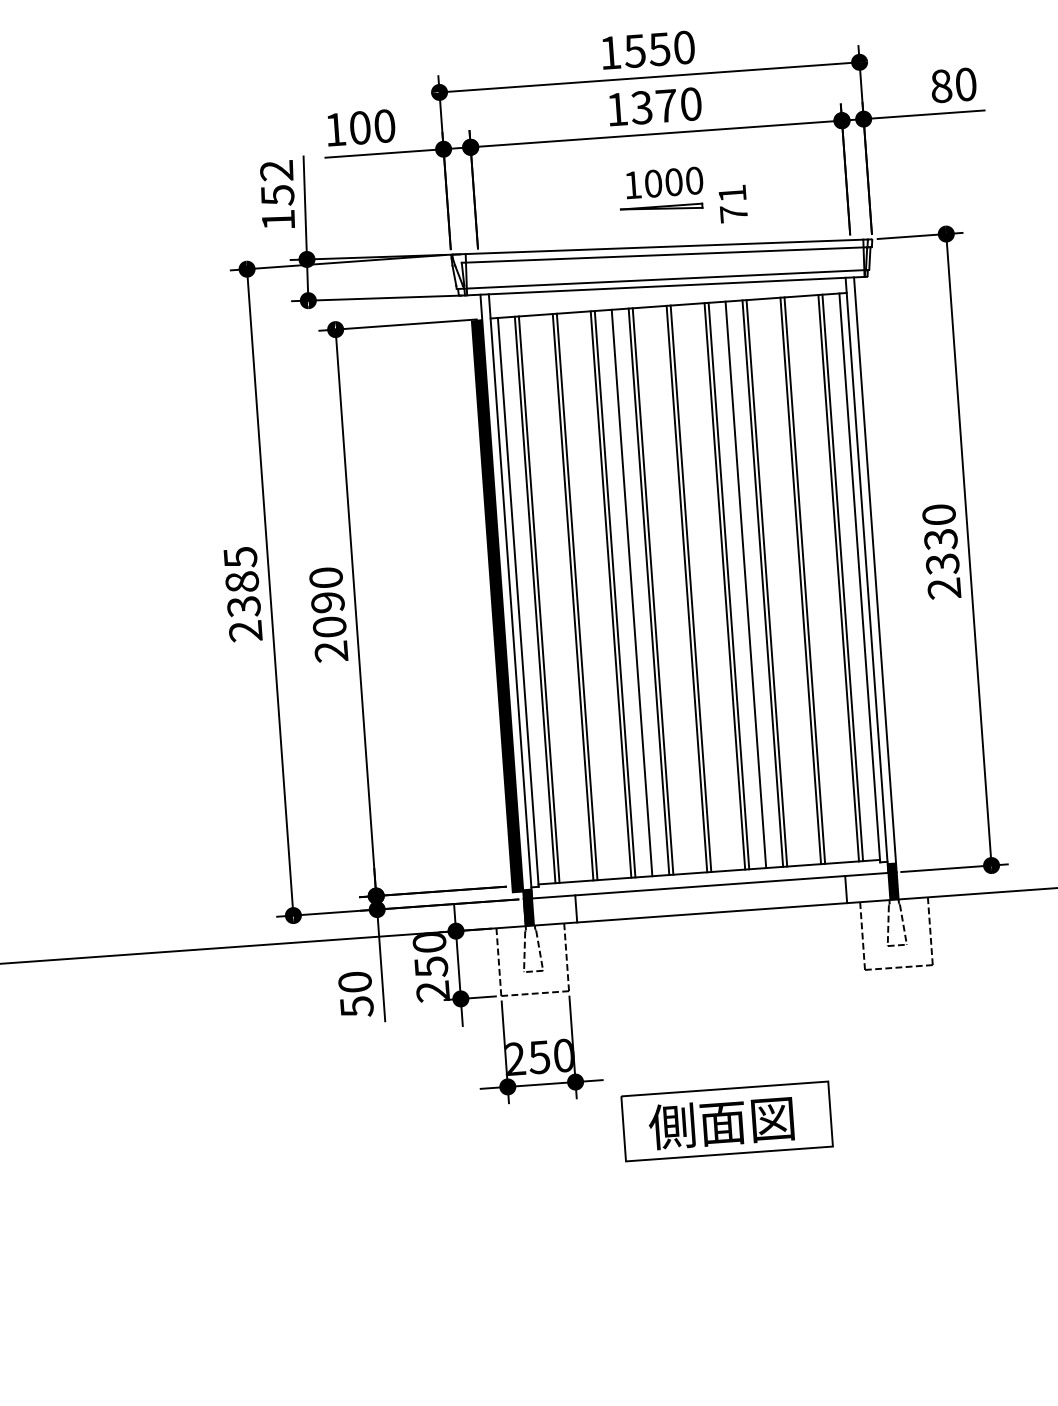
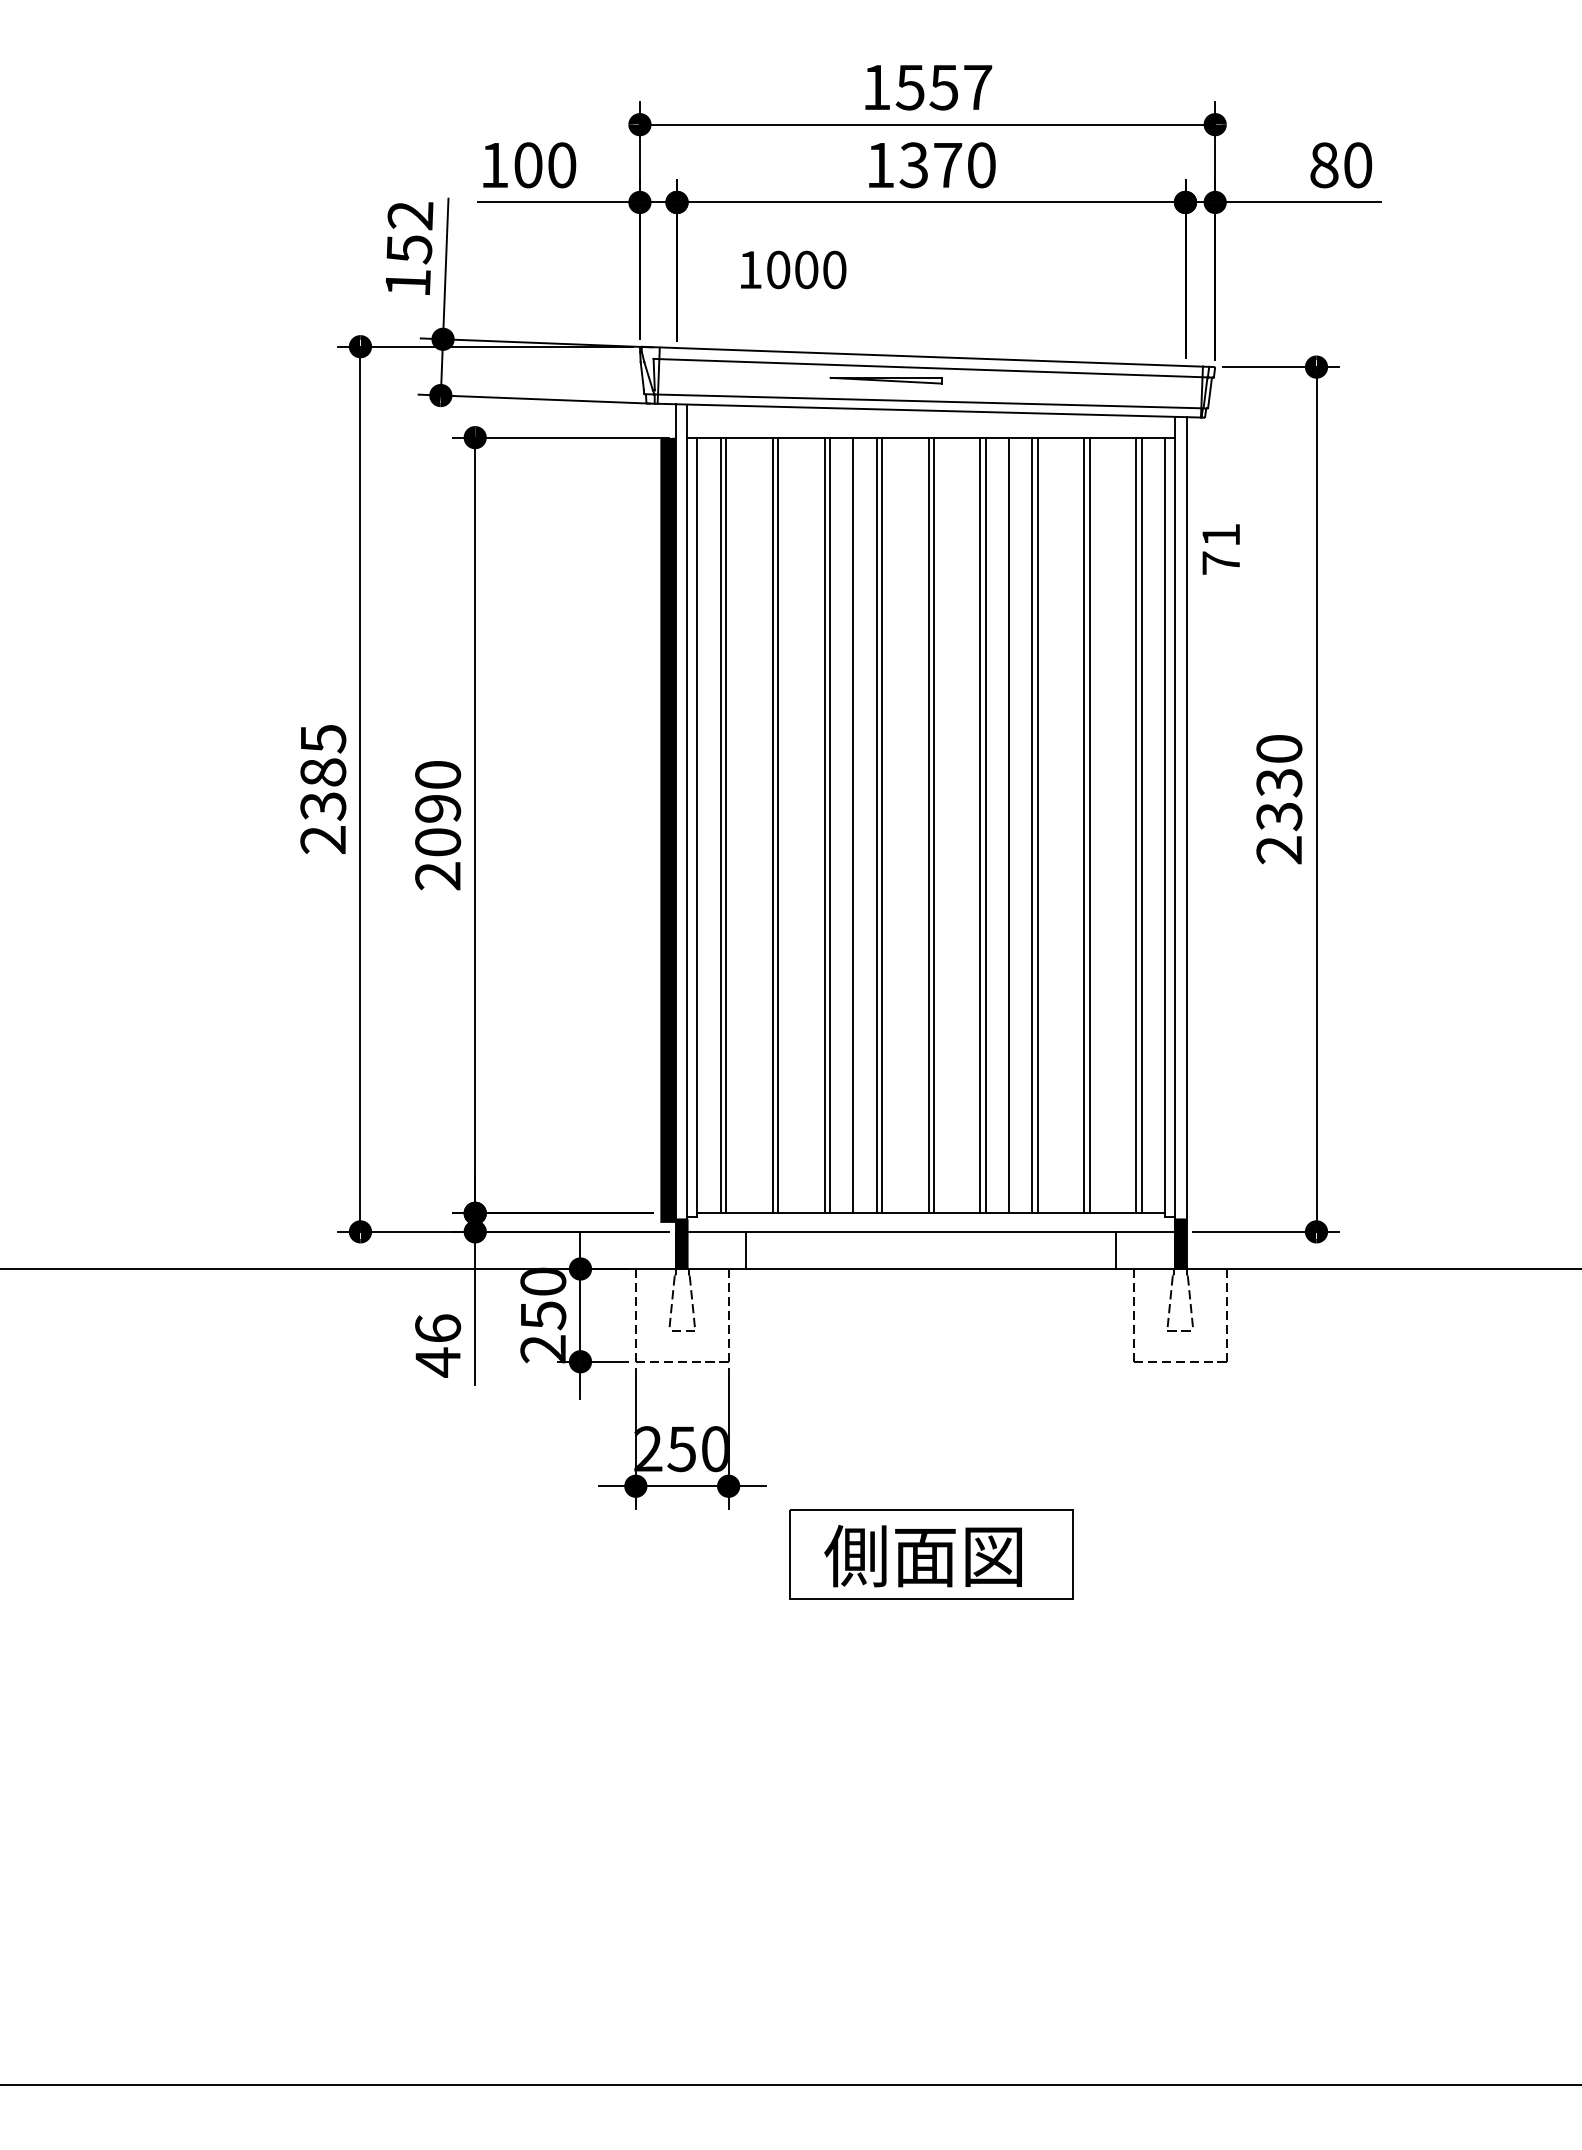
text: (684, 47) -> (978, 87), 1550 -> 1557
text: (664, 182) -> (793, 269), moved
text: (732, 204) -> (1220, 549), moved
part: (661, 208) -> (885, 380), moved
text: (356, 994) -> (438, 1345), 50 -> 46

